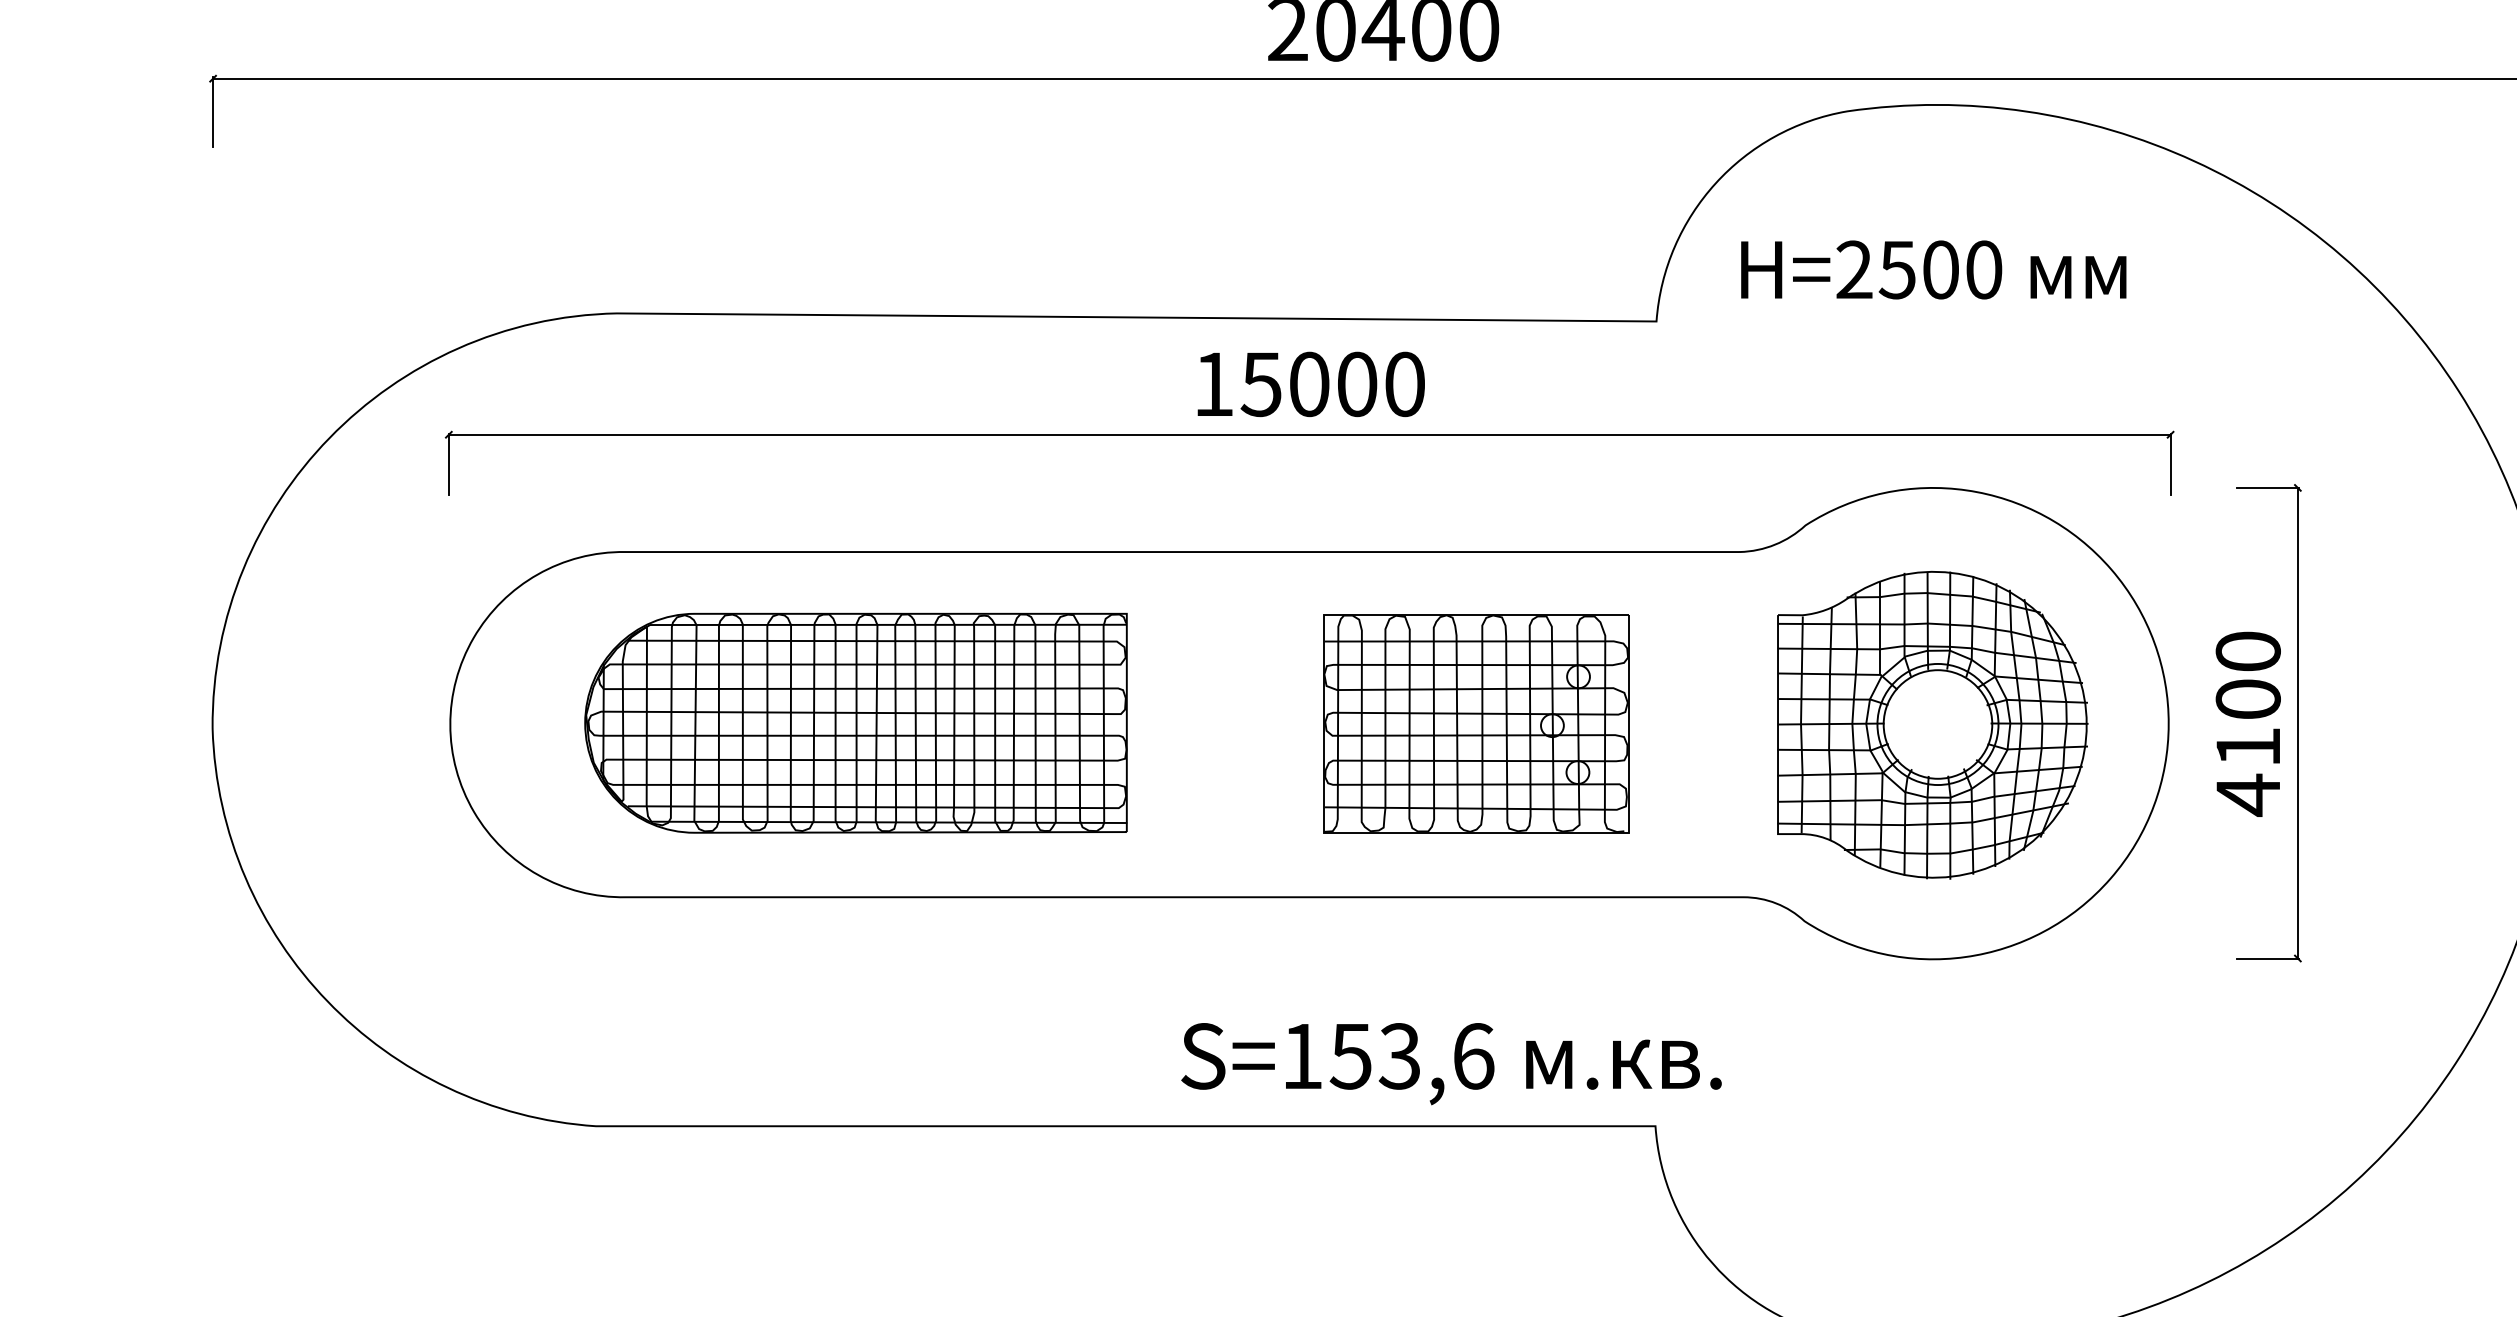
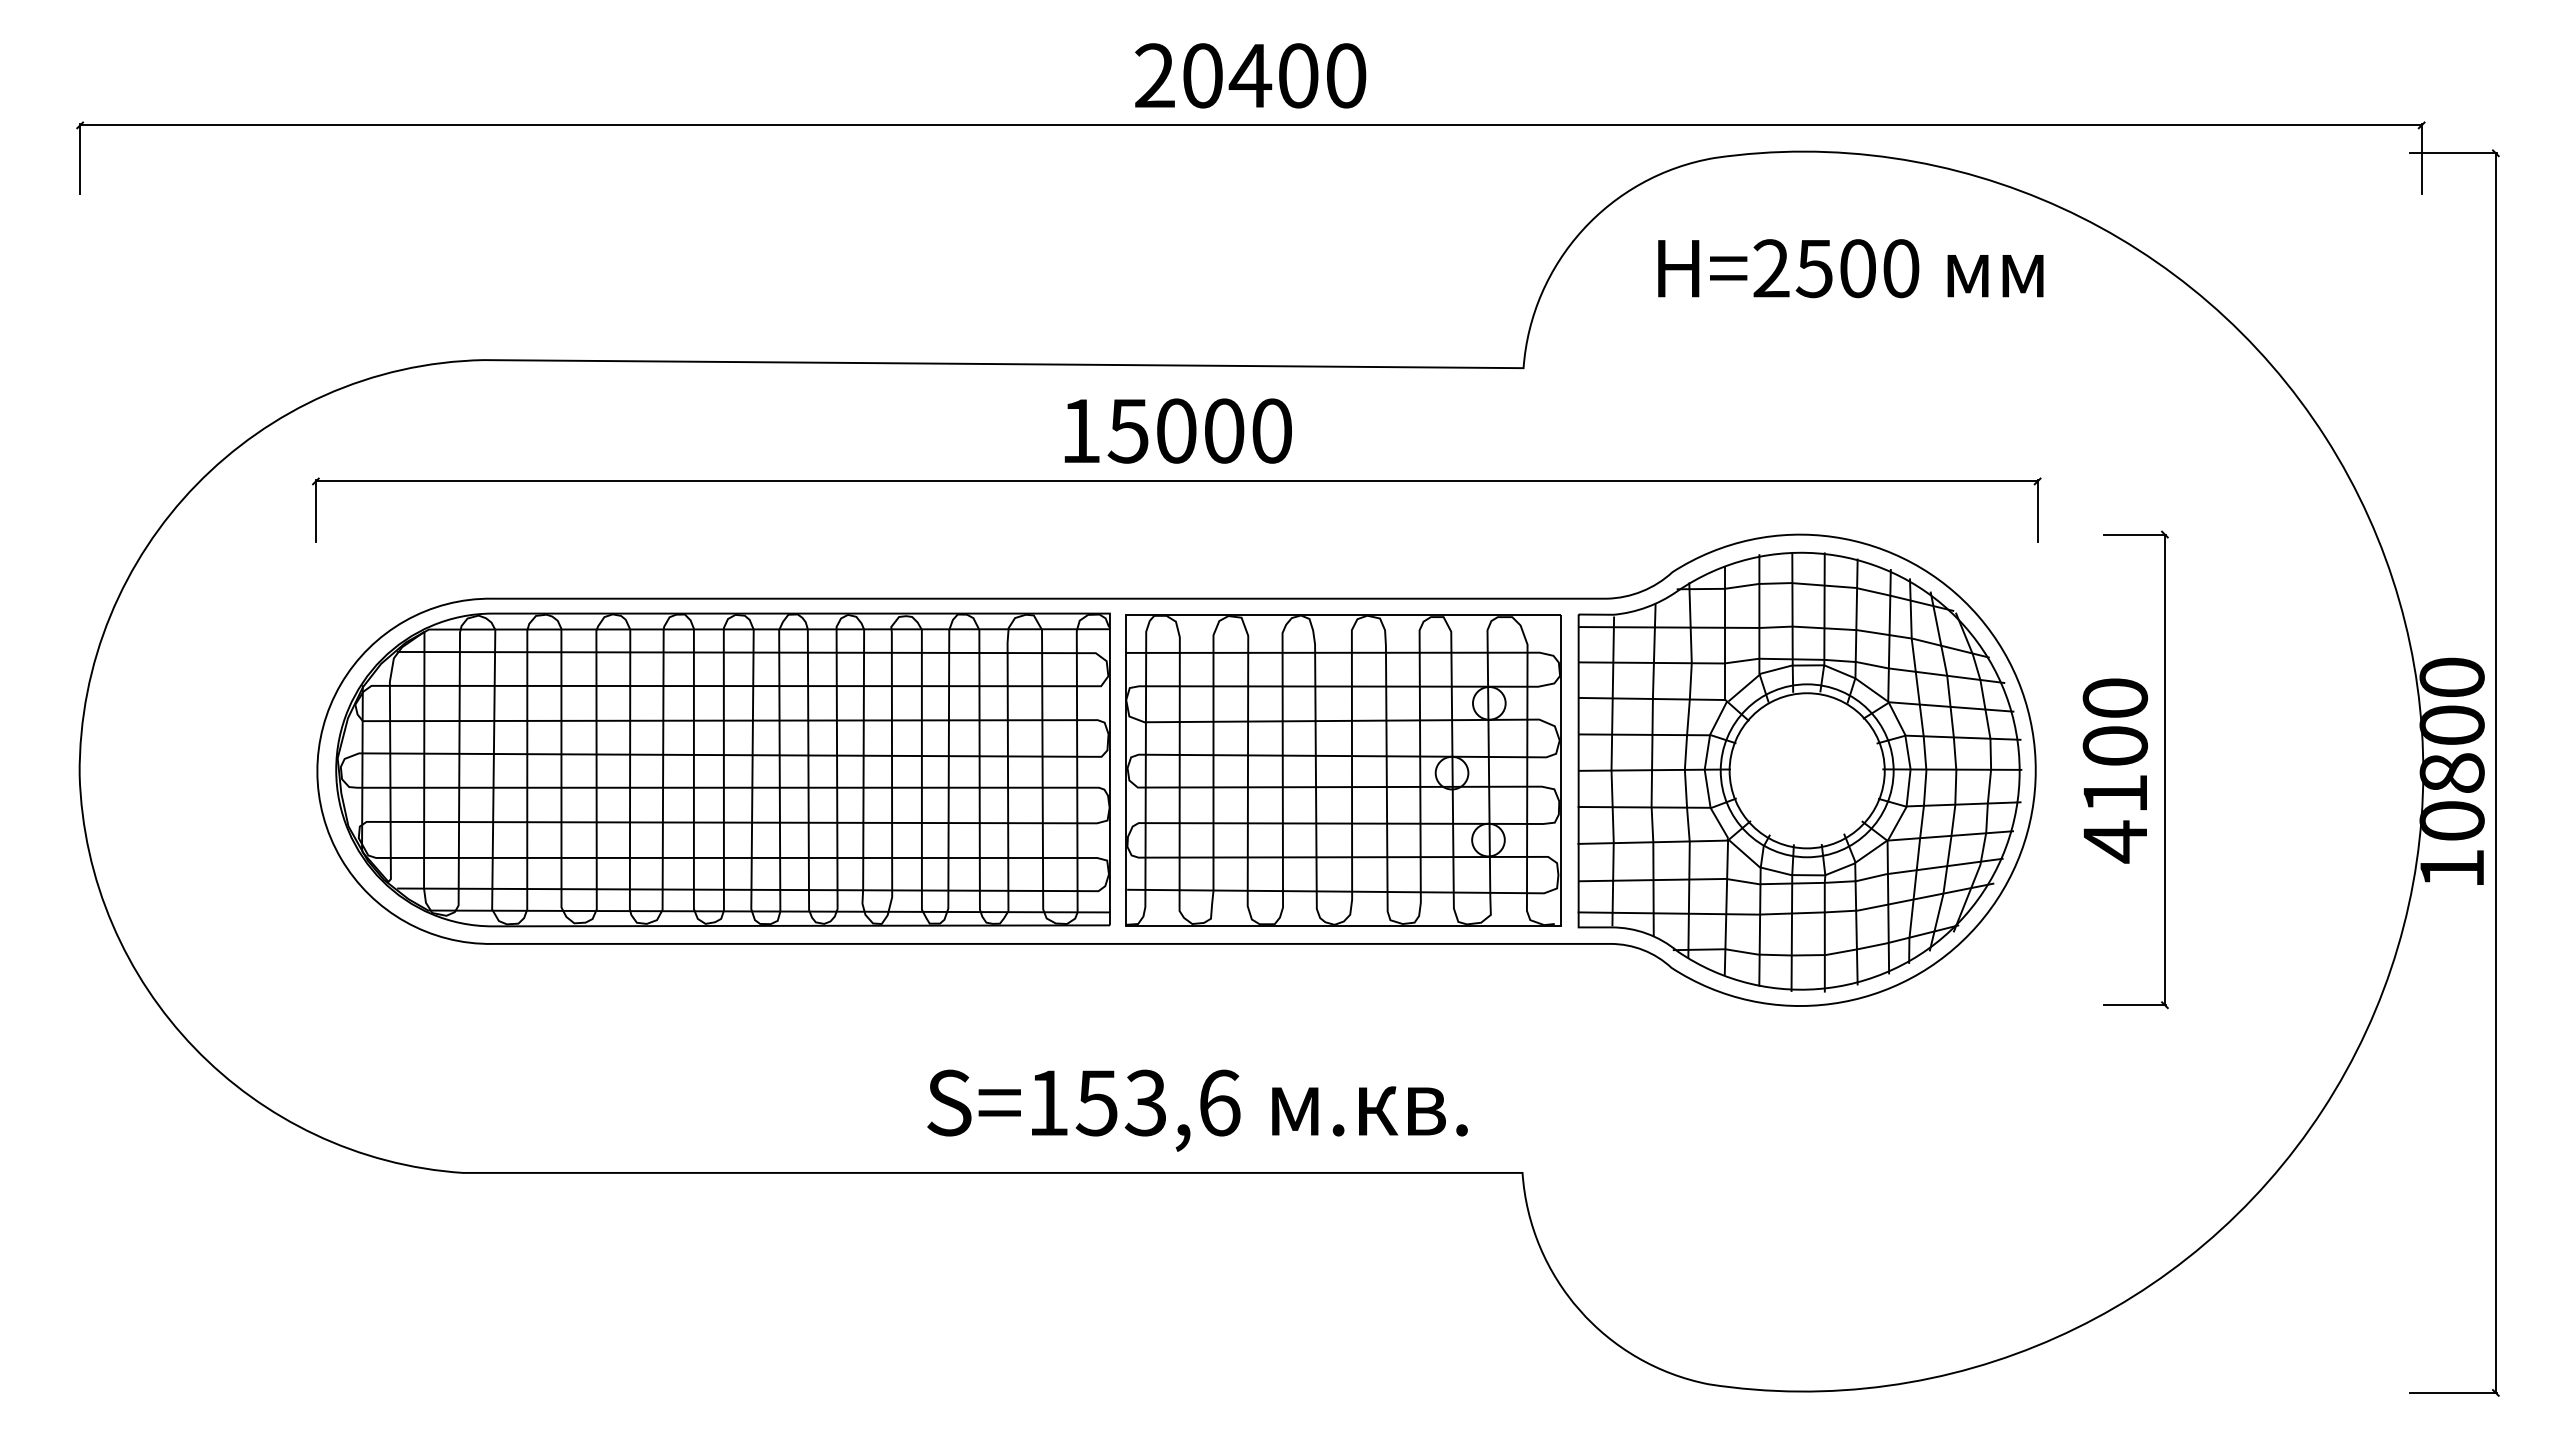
text: (1933, 269) -> (1850, 268), moved
part: (855, 722) -> (722, 769), size x1.43
part: (1476, 723) -> (1343, 770), size x1.43
part: (1932, 724) -> (1799, 771), size x1.43
text: (1451, 1063) -> (1197, 1110), moved

